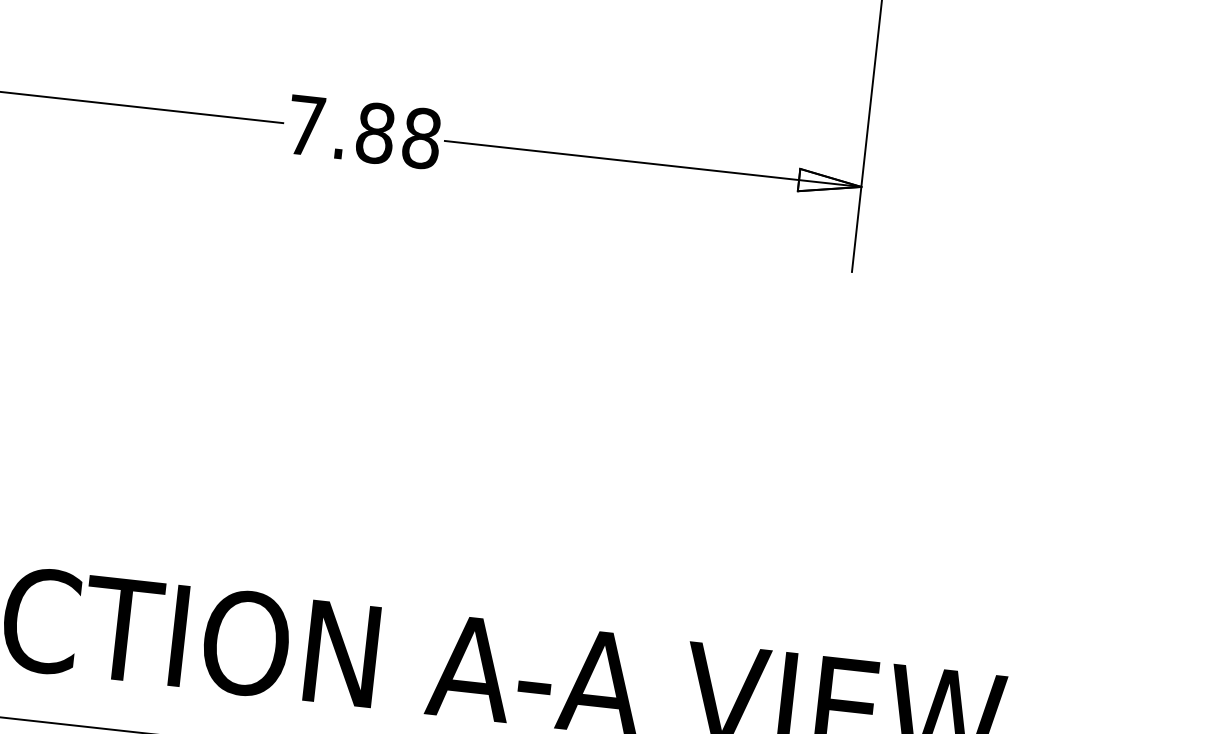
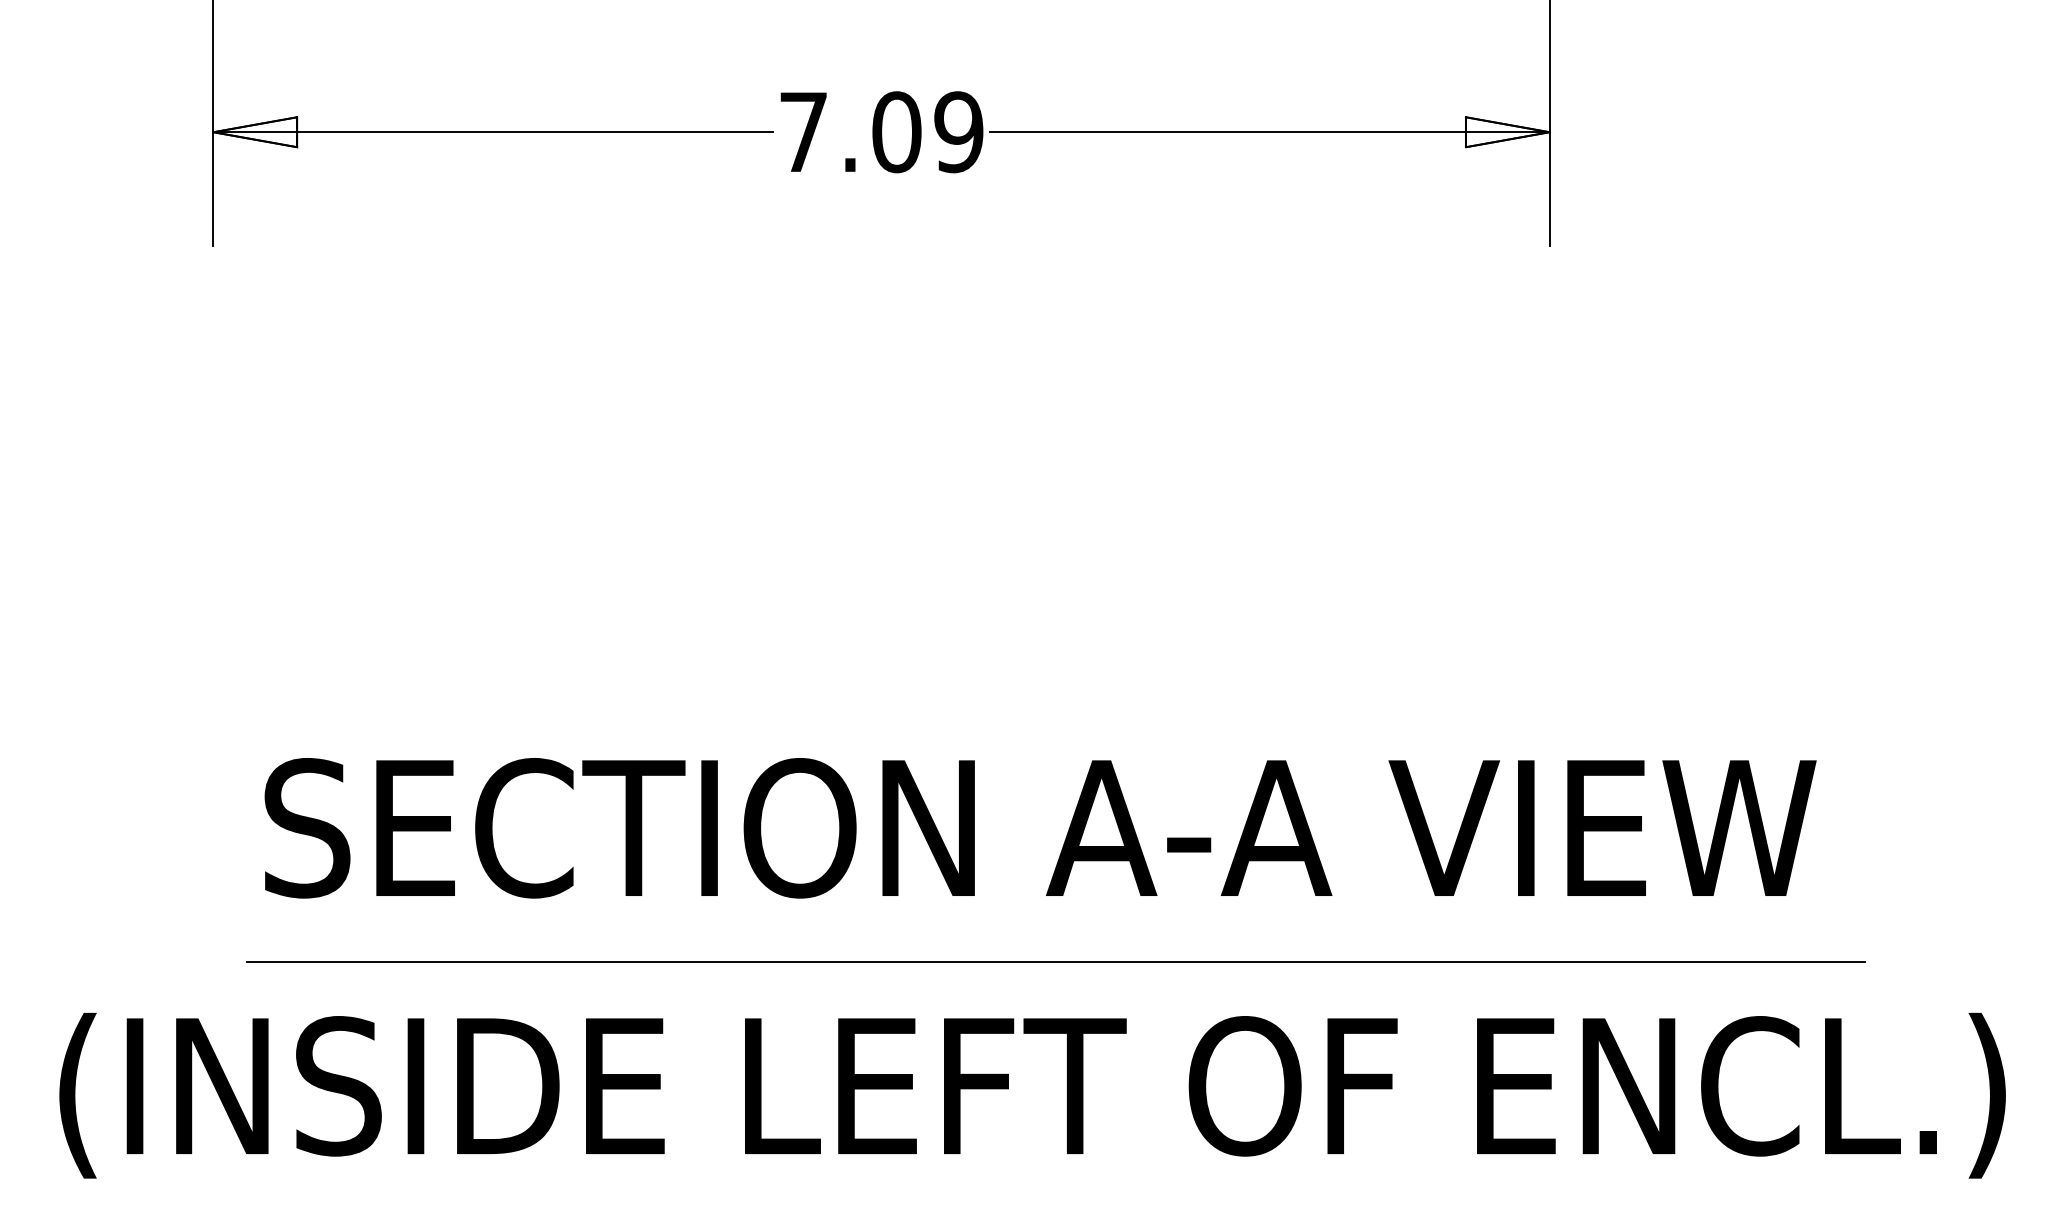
text: (398, 136) -> (927, 132), 7.88 -> 7.09

